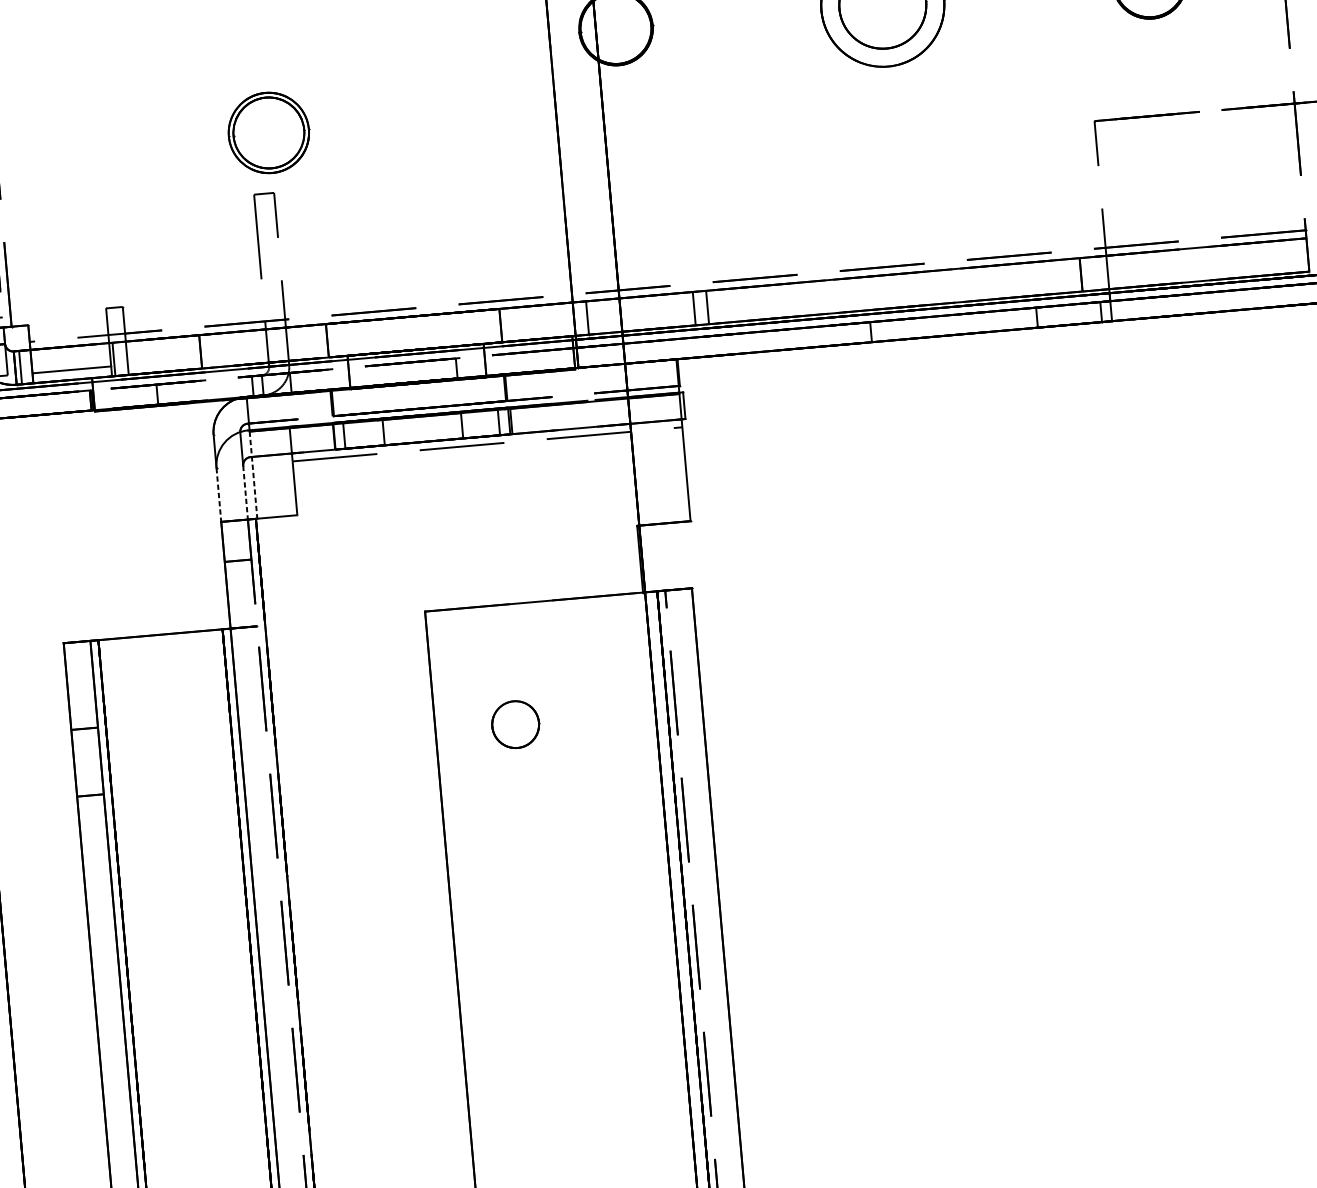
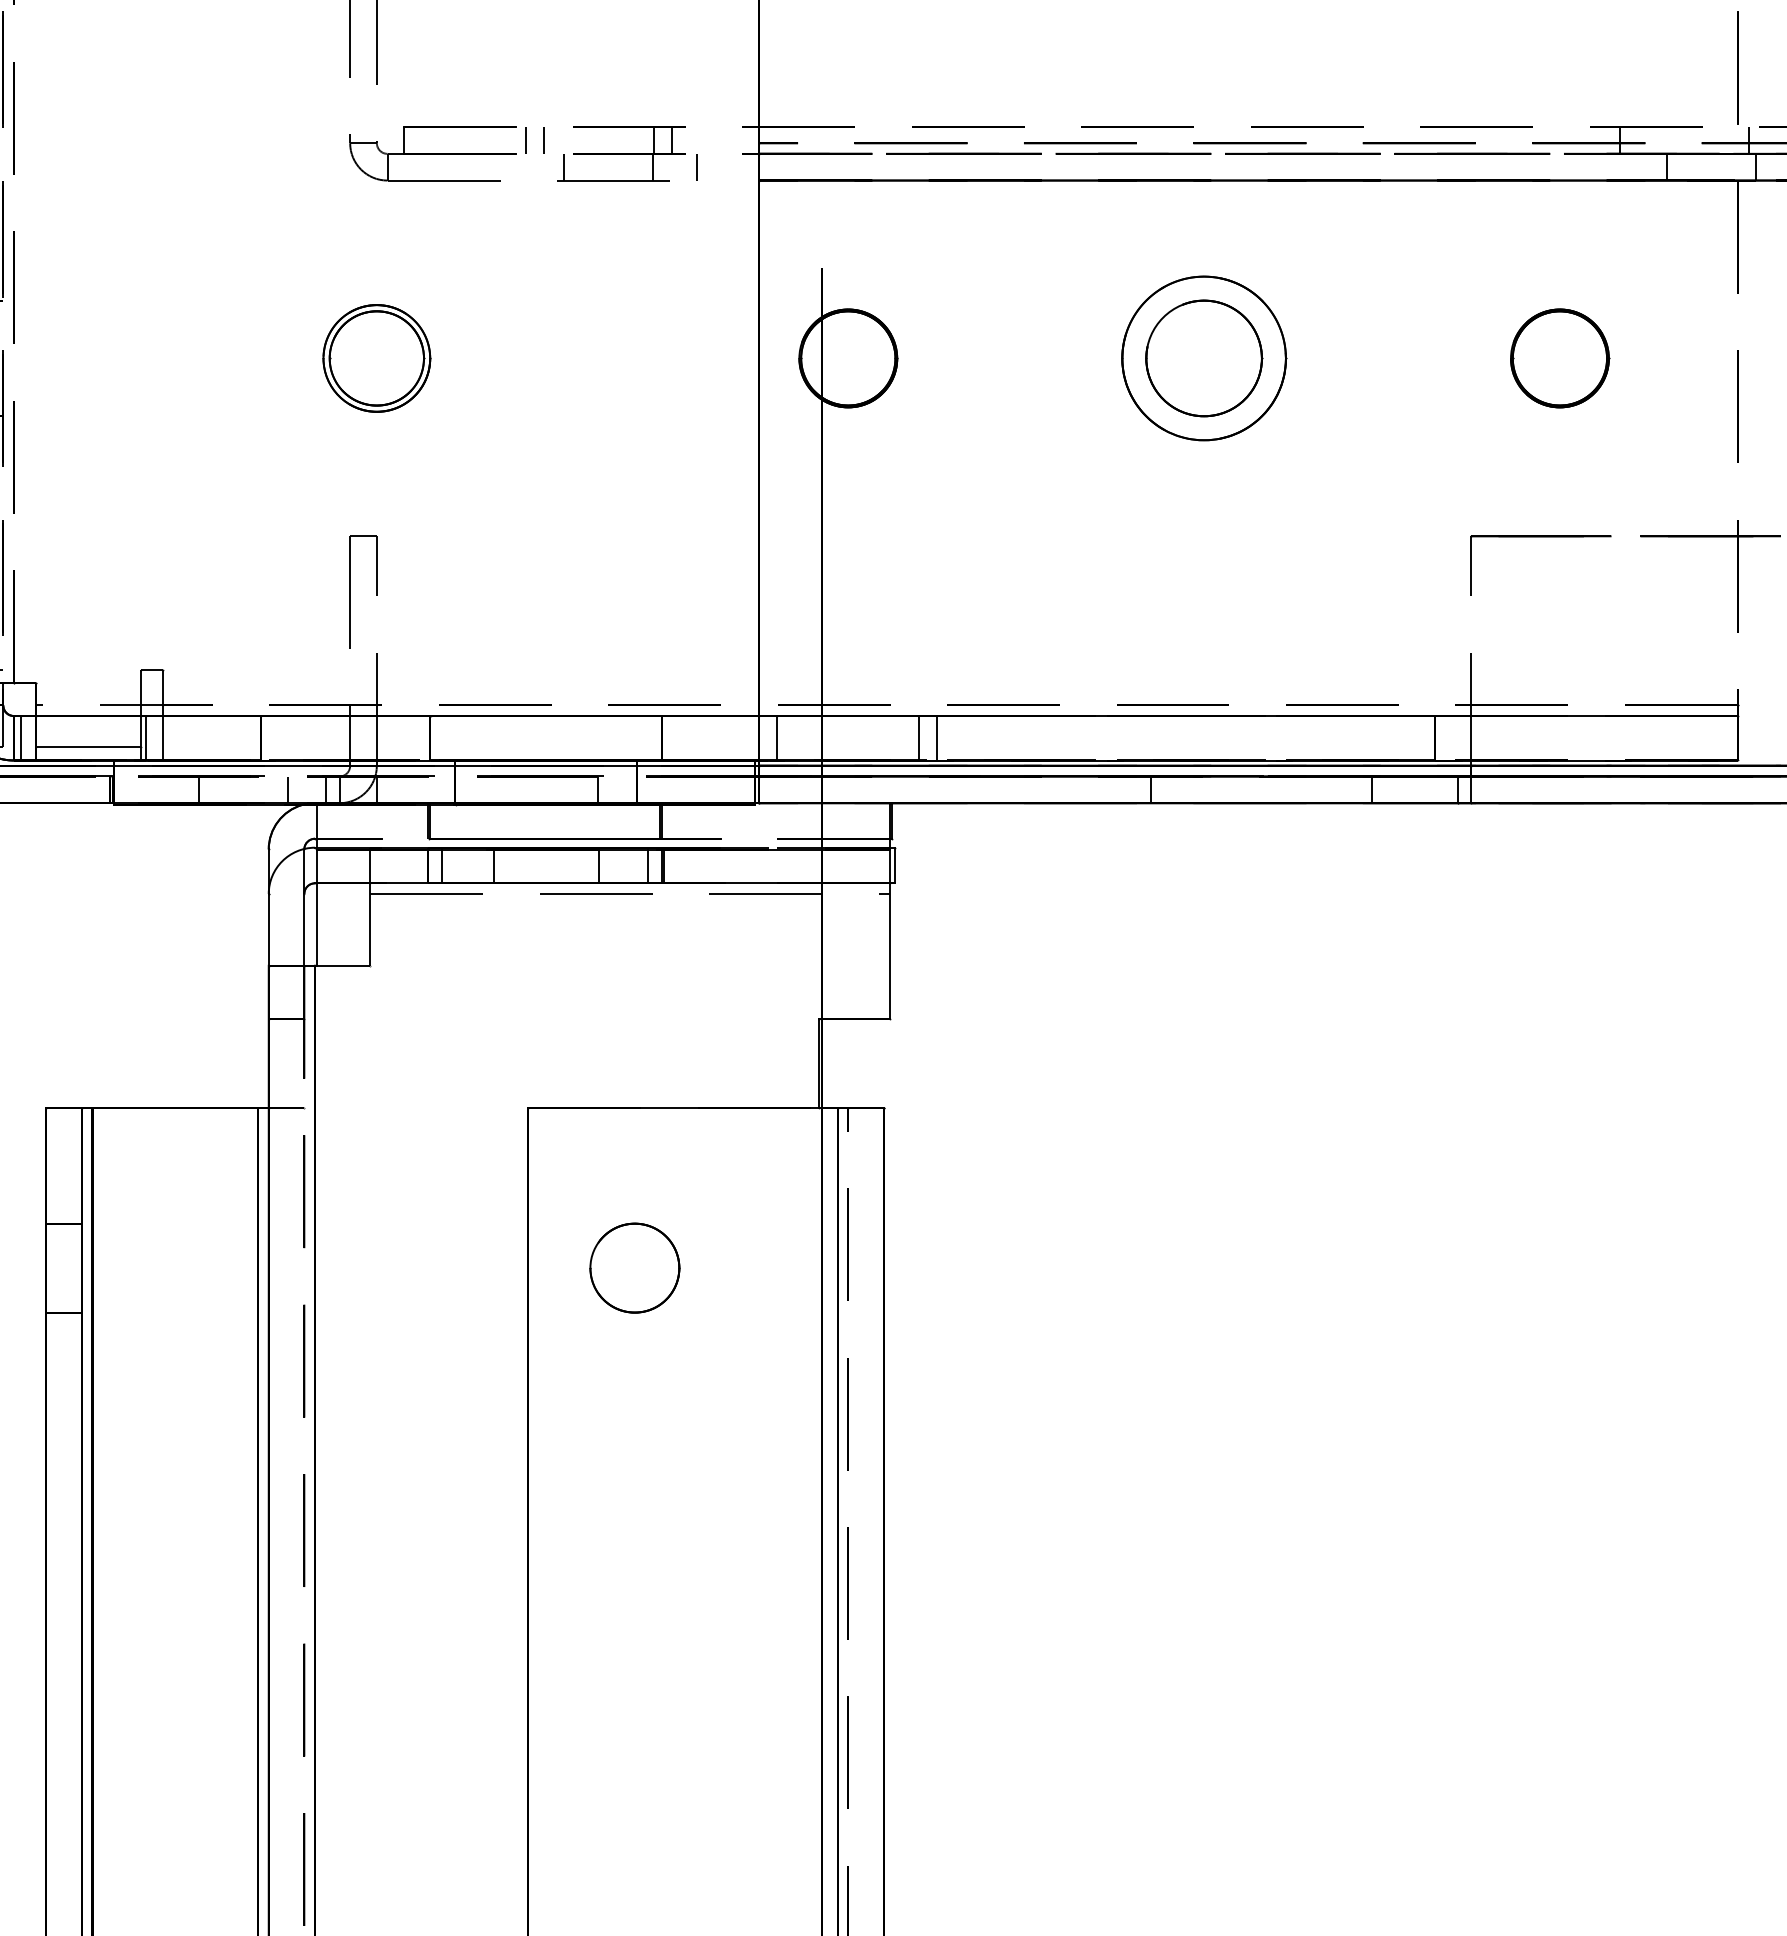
part: (268, 133) -> (376, 358), moved
line: (223, 388) -> (287, 789), added
line: (253, 475) -> (316, 908), dashed -> solid
line: (245, 492) -> (304, 929), dashed -> solid
line: (218, 494) -> (268, 929), dashed -> solid
part: (515, 724) -> (634, 1267), size x1.43

